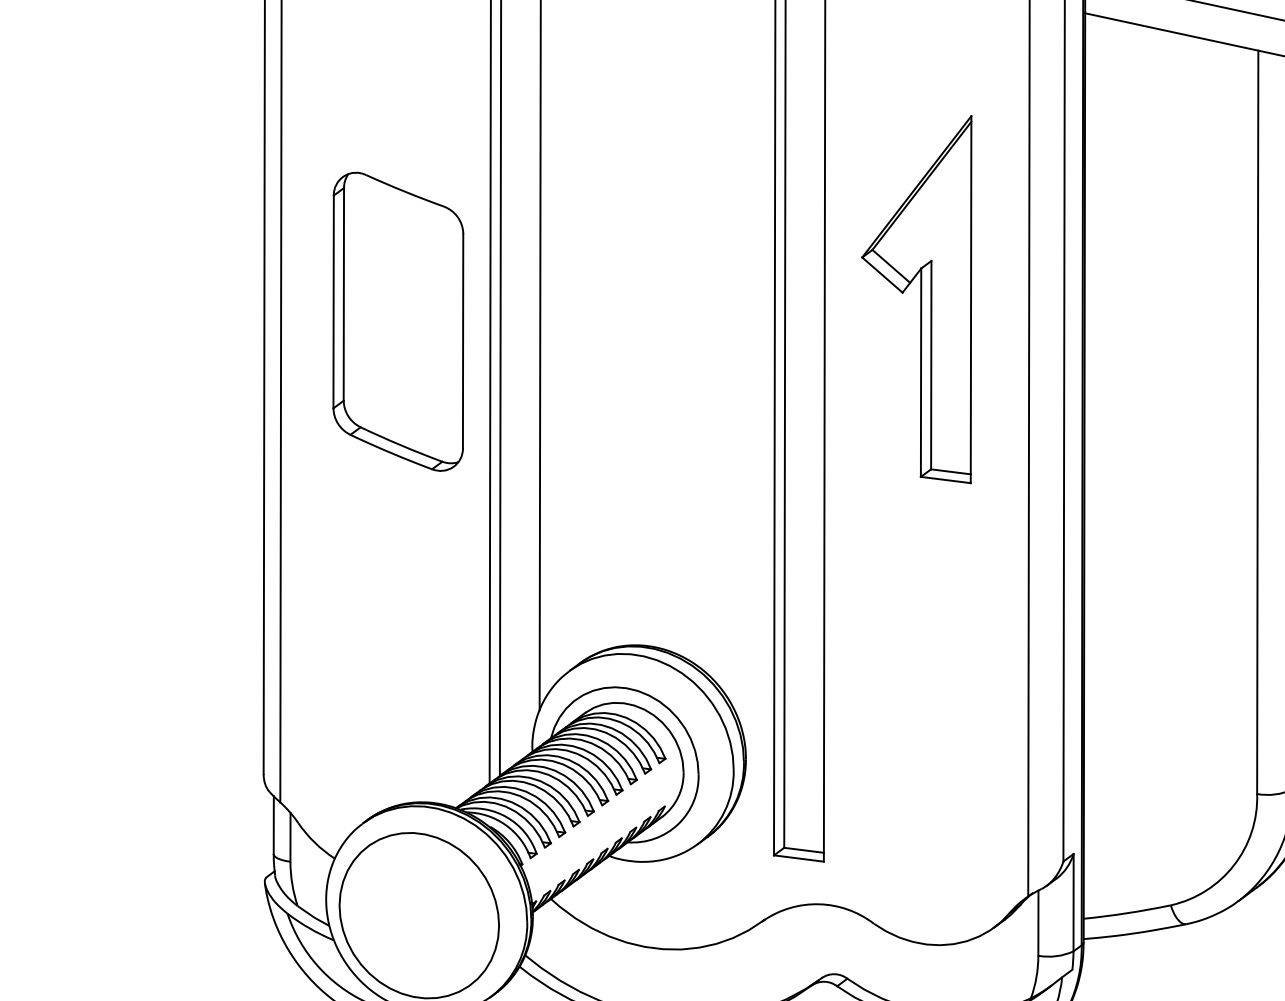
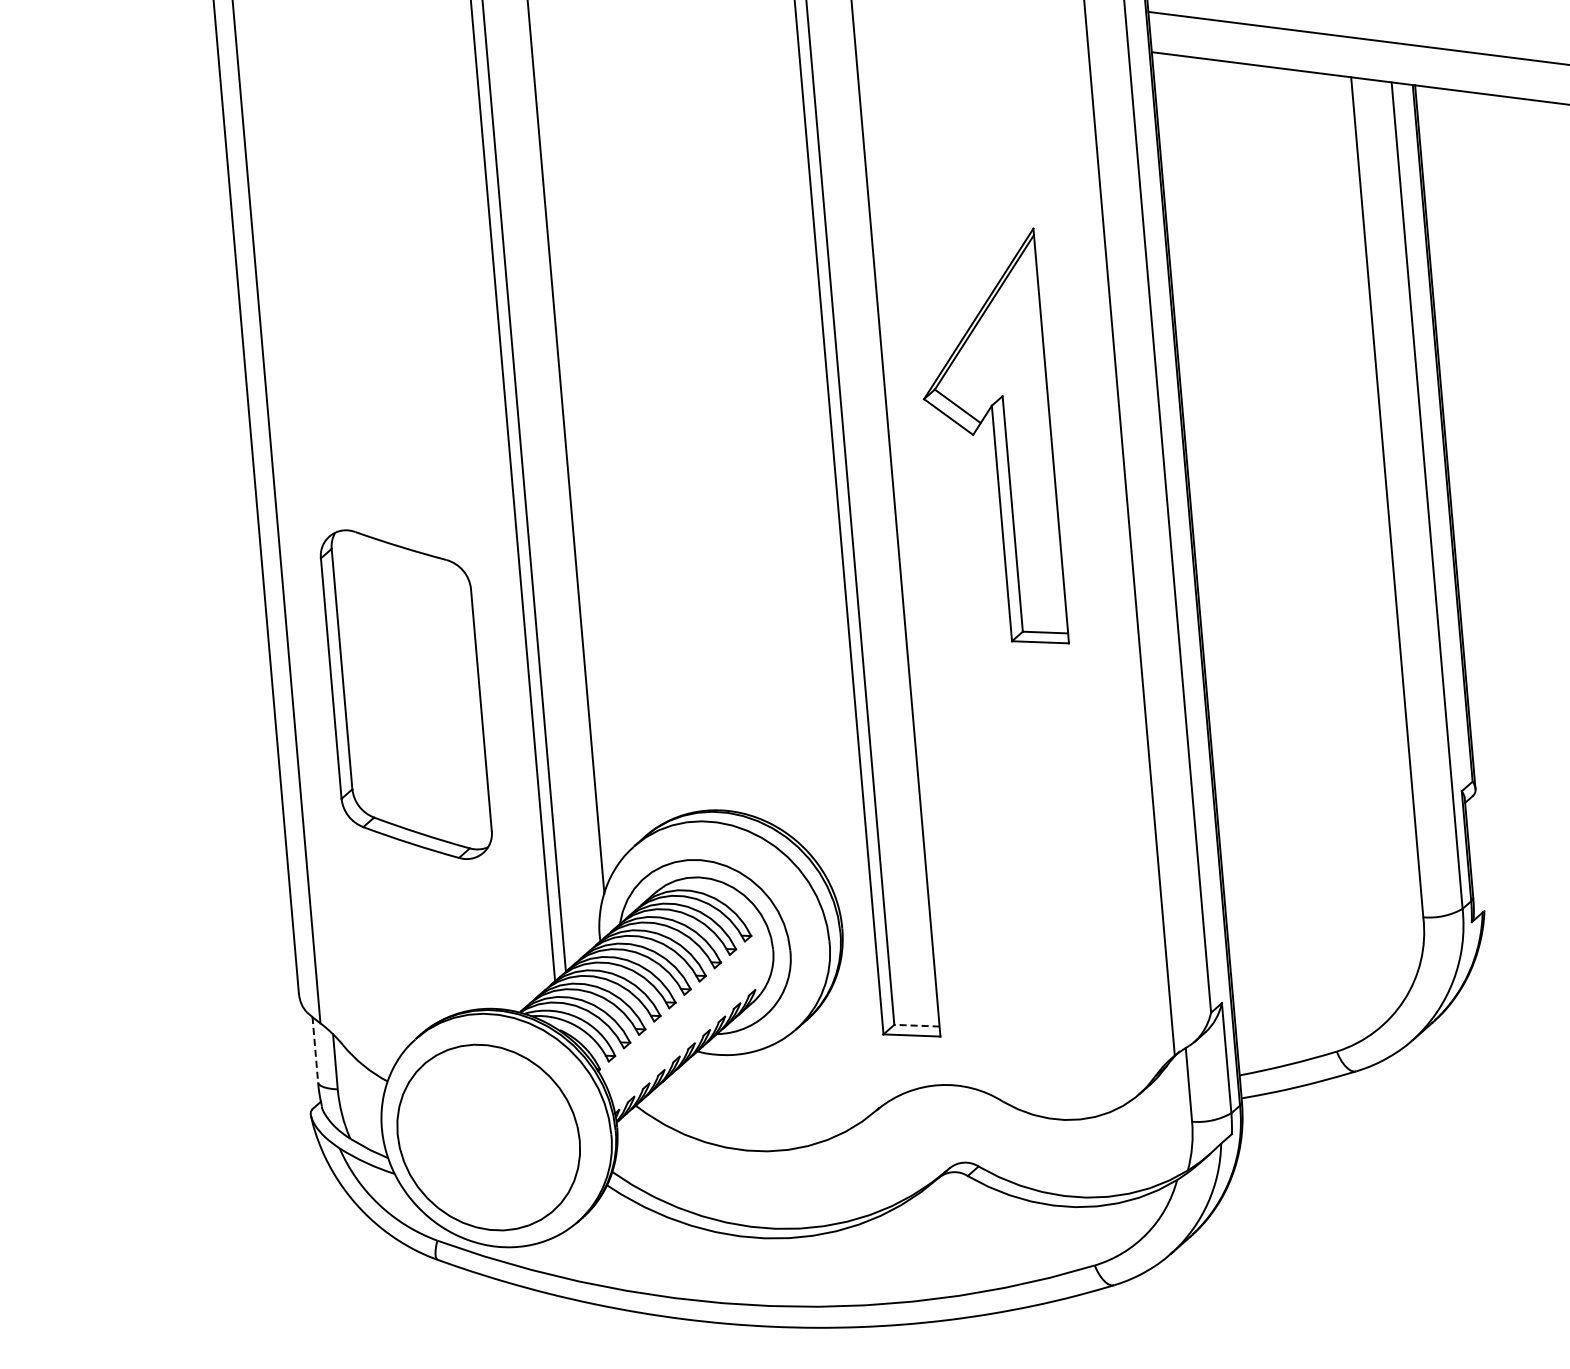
part: (922, 294) -> (995, 435), moved
part: (397, 321) -> (405, 694), moved
line: (273, 824) -> (315, 1049), solid -> dashed
line: (803, 850) -> (916, 1025), solid -> dashed

